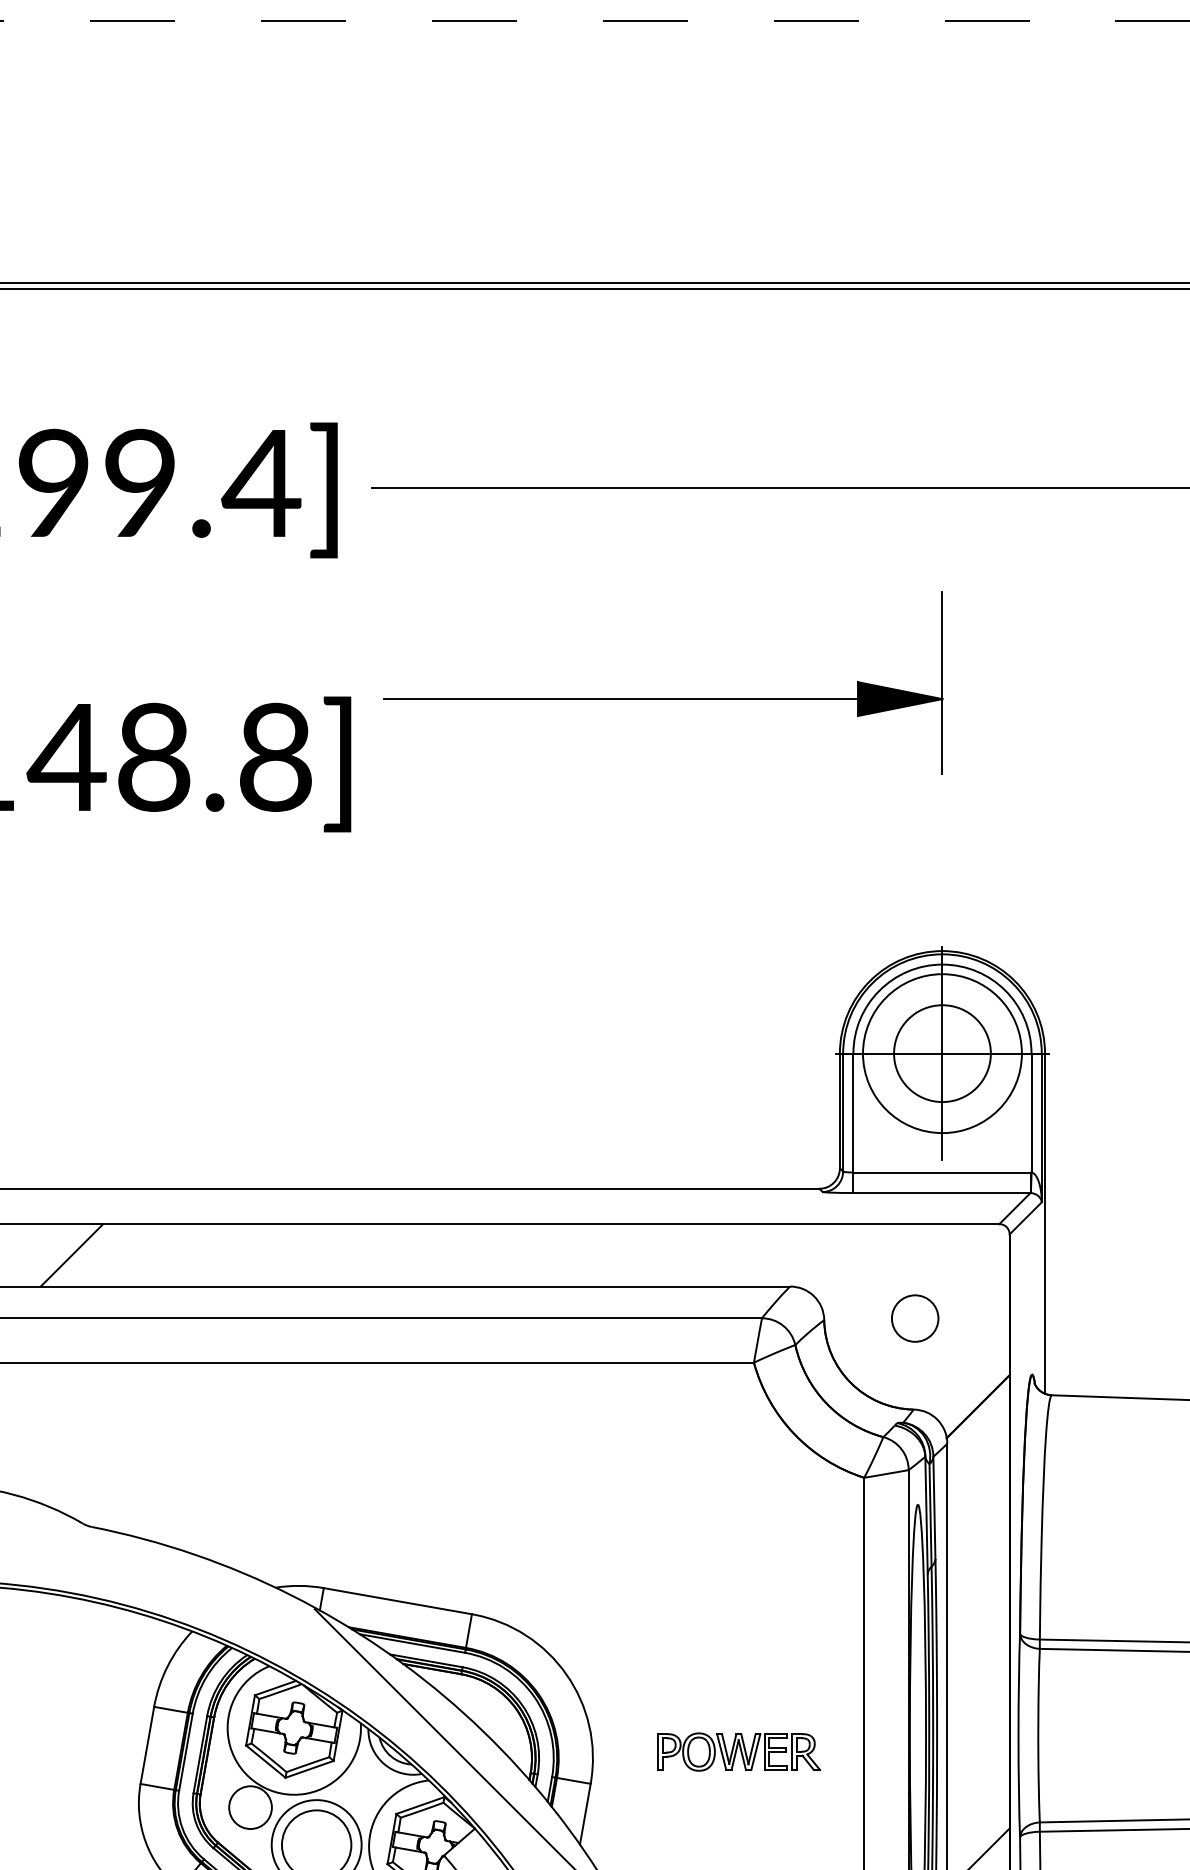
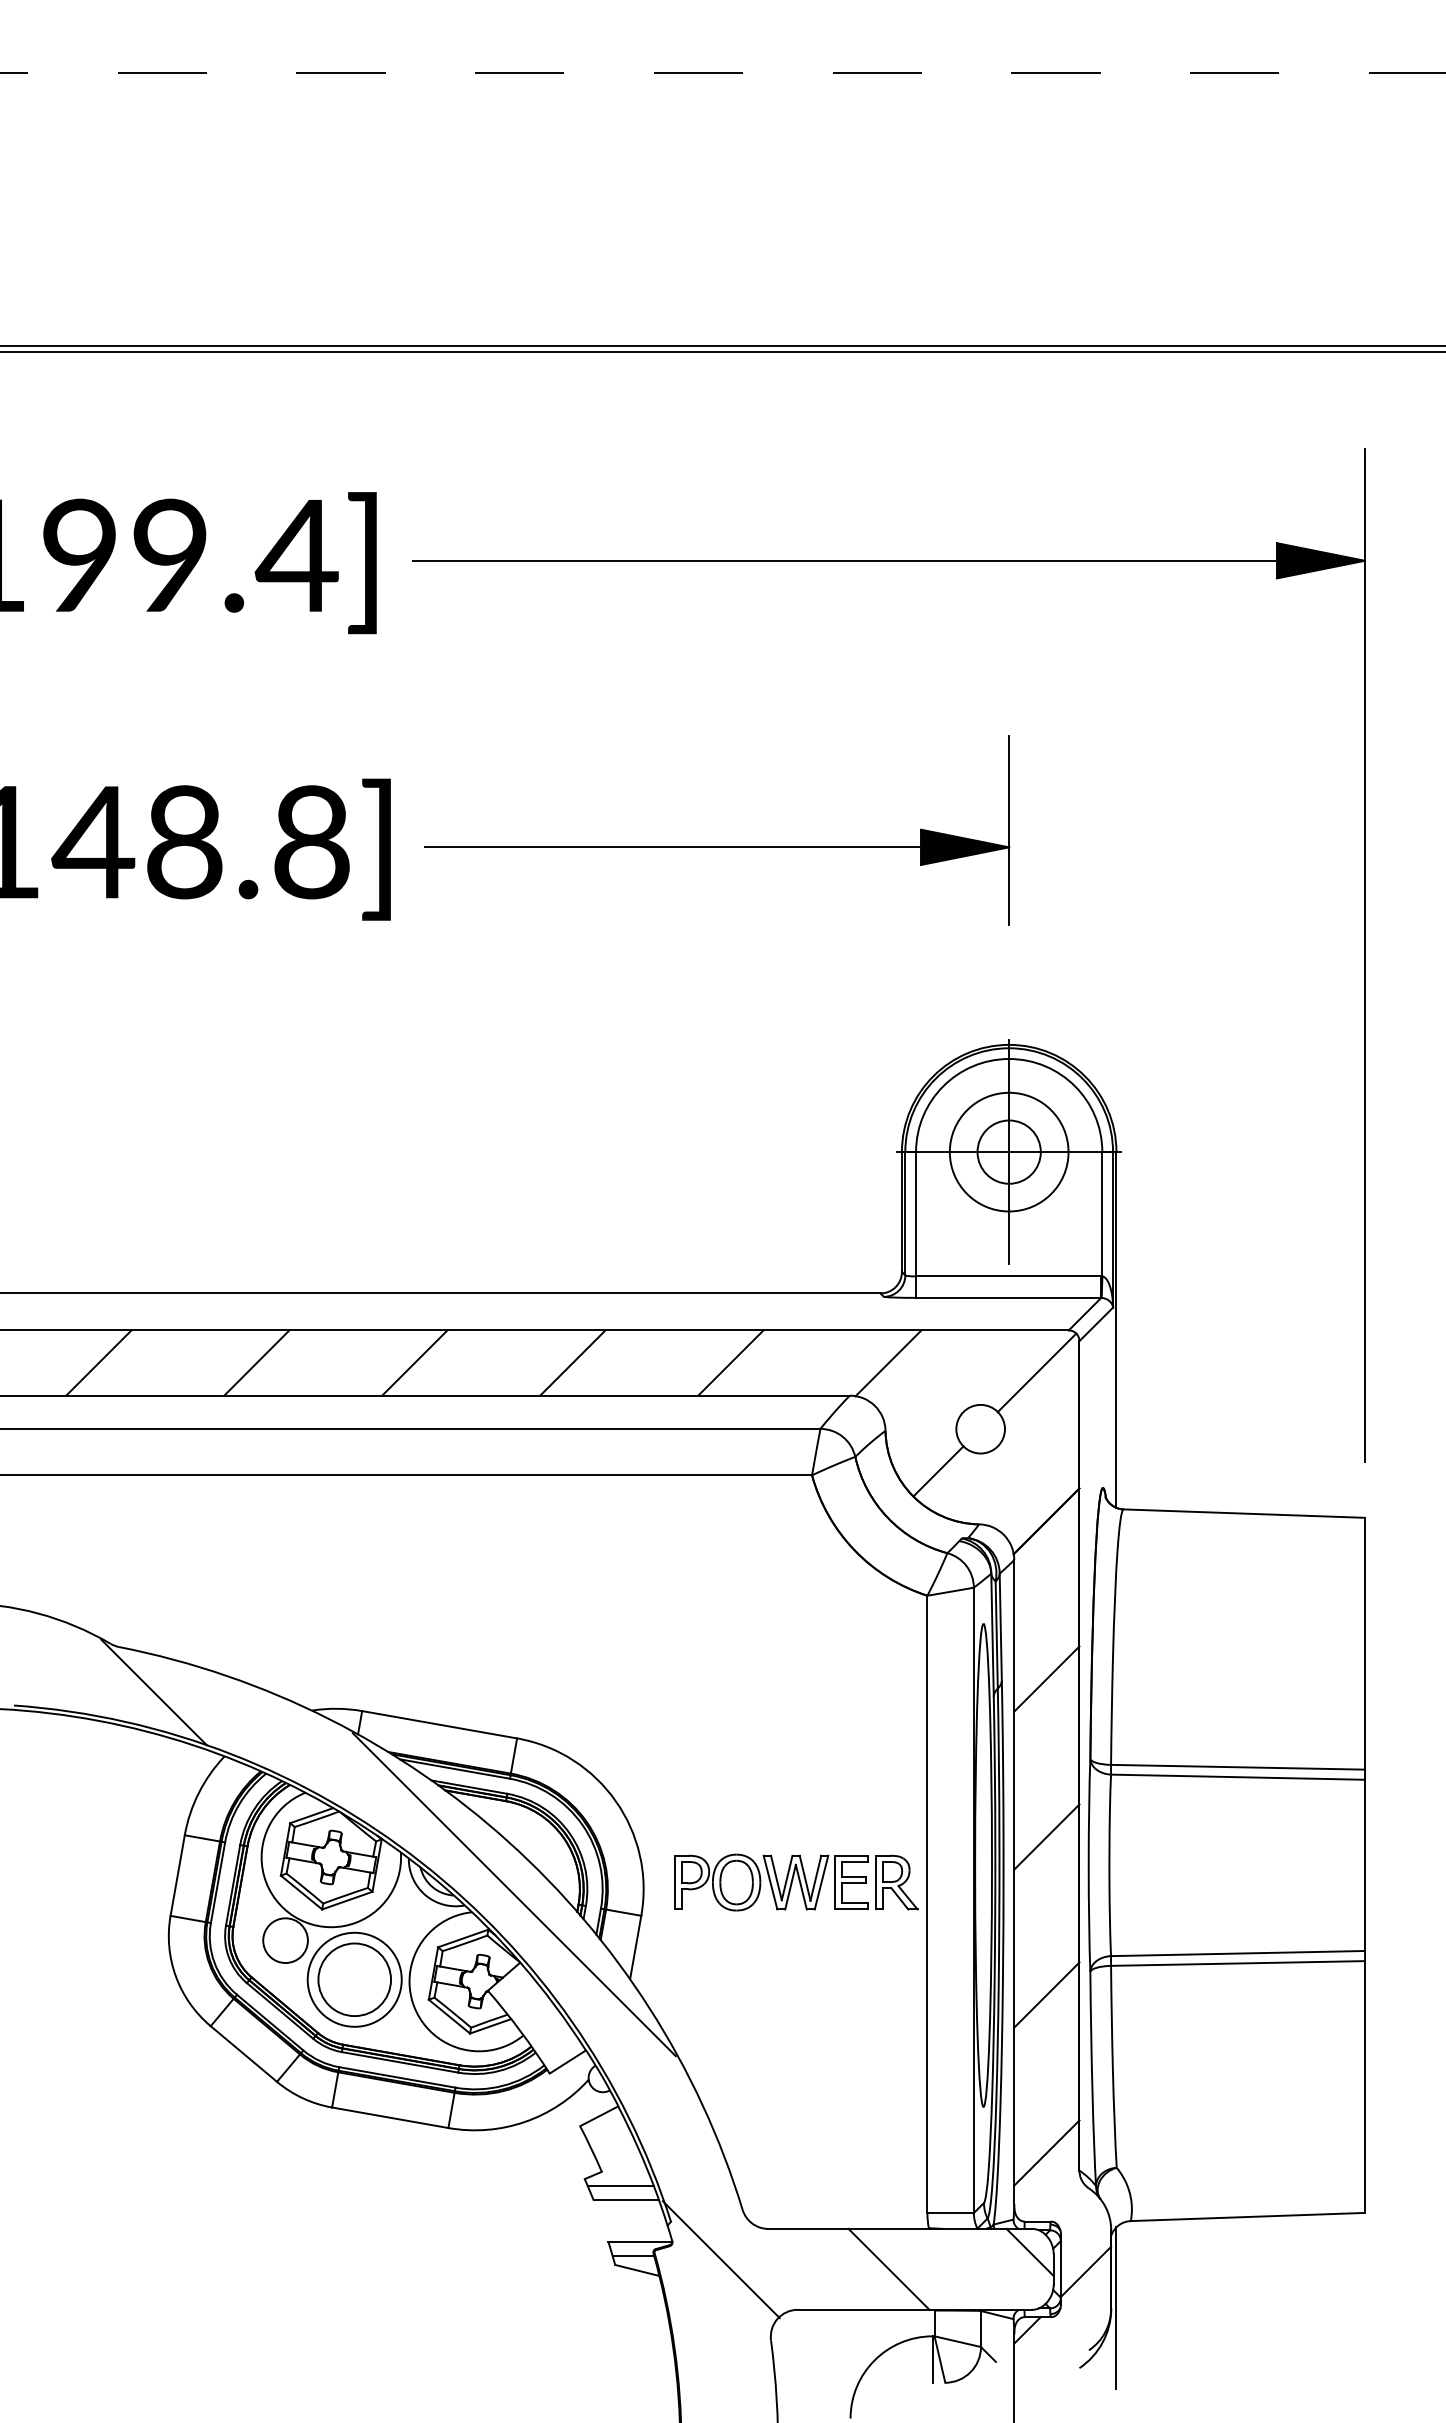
part: (663, 698) -> (717, 846), moved
circle: (941, 1053) -> (1008, 1151), size x0.62
circle: (941, 1053) -> (1008, 1151), size x0.71
line: (222, 1254) -> (256, 1362), added
line: (373, 1254) -> (414, 1362), added
line: (524, 1254) -> (572, 1362), added
line: (675, 1254) -> (730, 1362), added
line: (827, 1255) -> (888, 1363), added
line: (968, 1264) -> (1036, 1372), added
line: (874, 1359) -> (938, 1471), added
line: (978, 1556) -> (1046, 1678), added
line: (124, 1570) -> (153, 1692), added
line: (978, 1708) -> (1046, 1836), added
part: (739, 1752) -> (796, 1882), size x1.43

